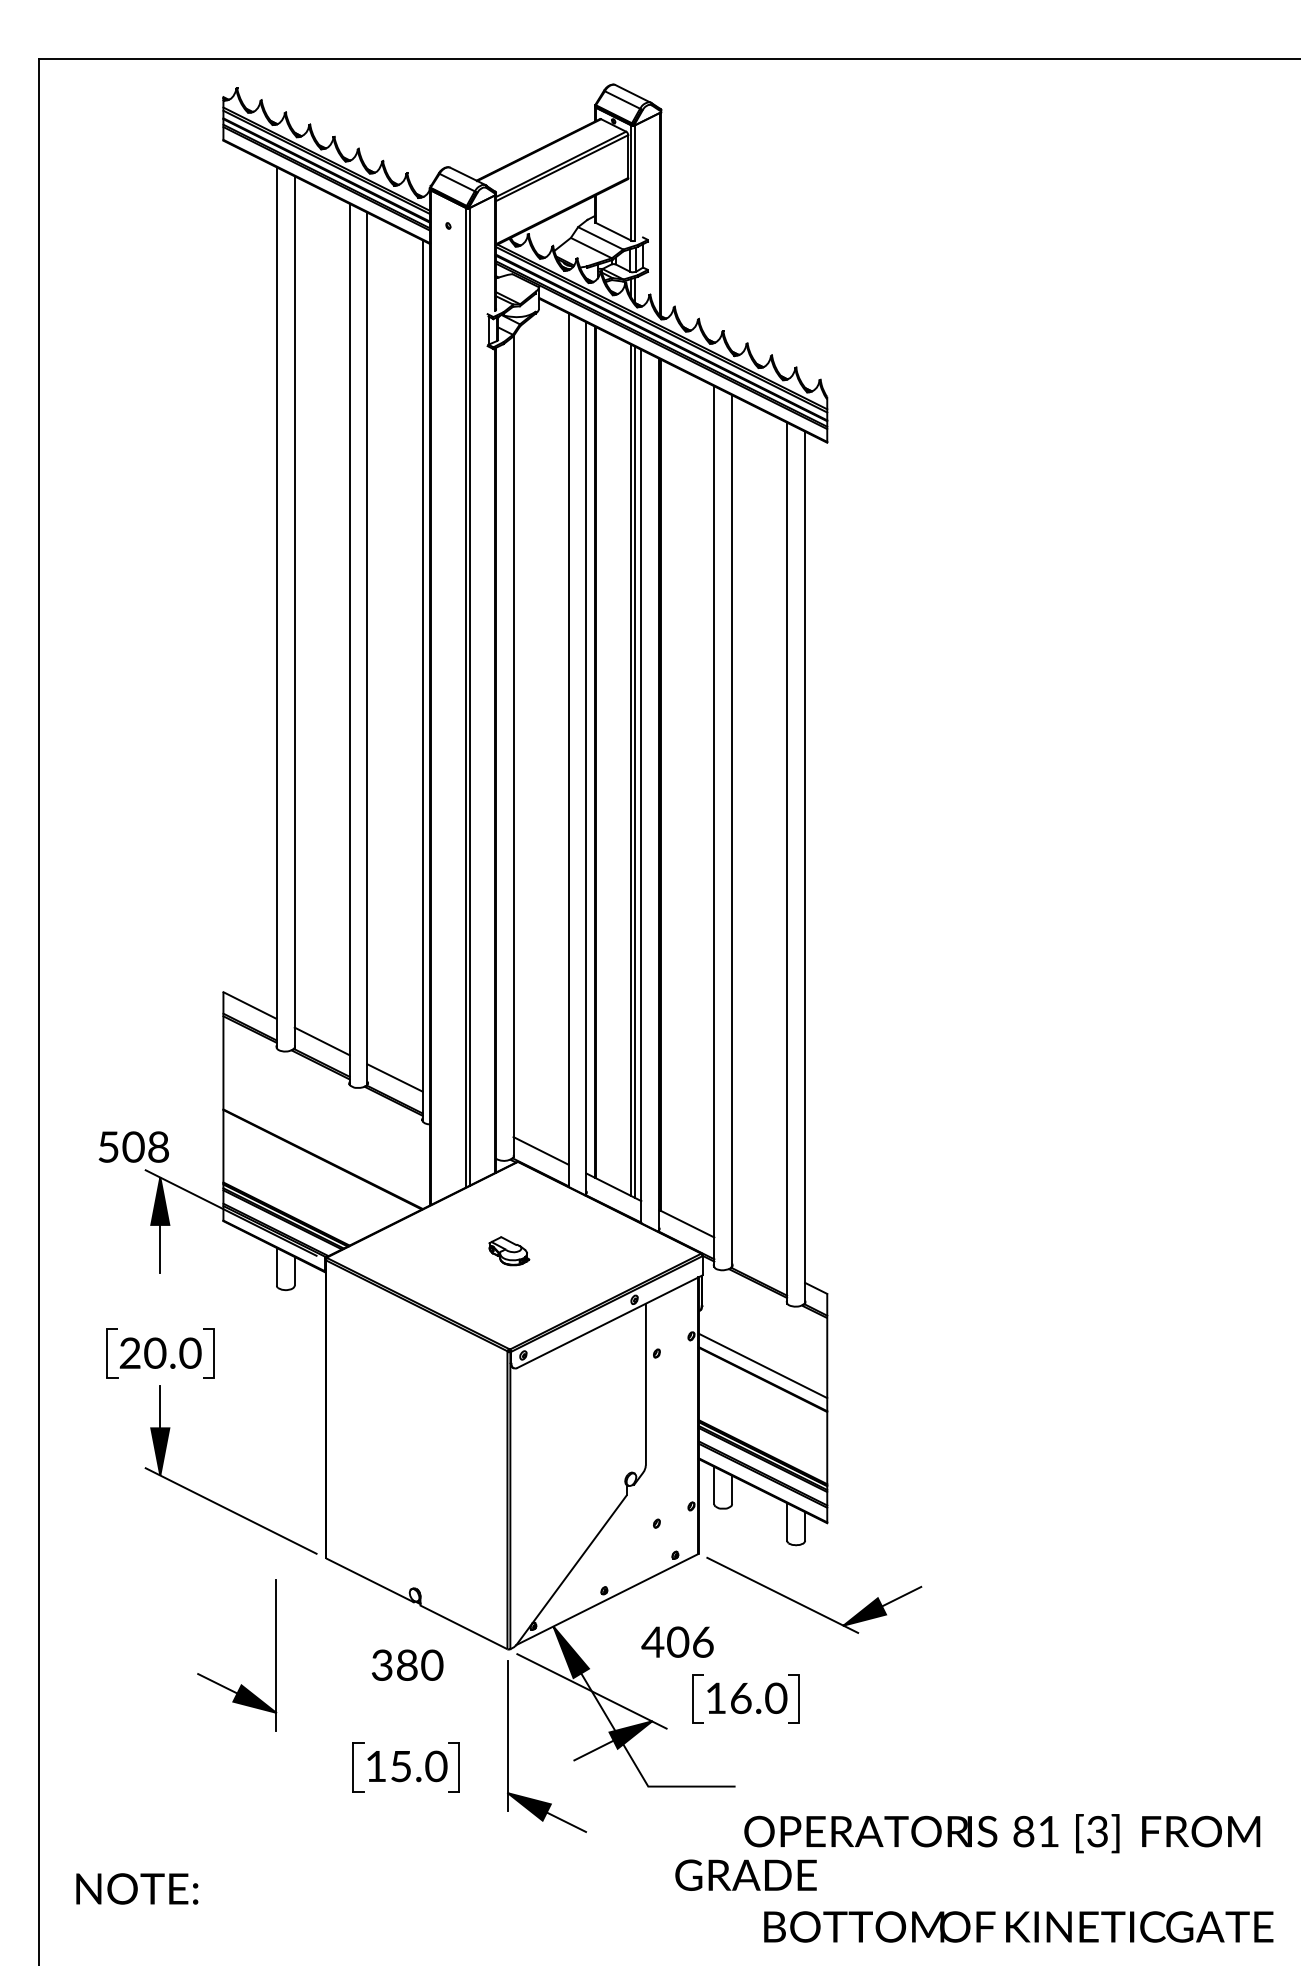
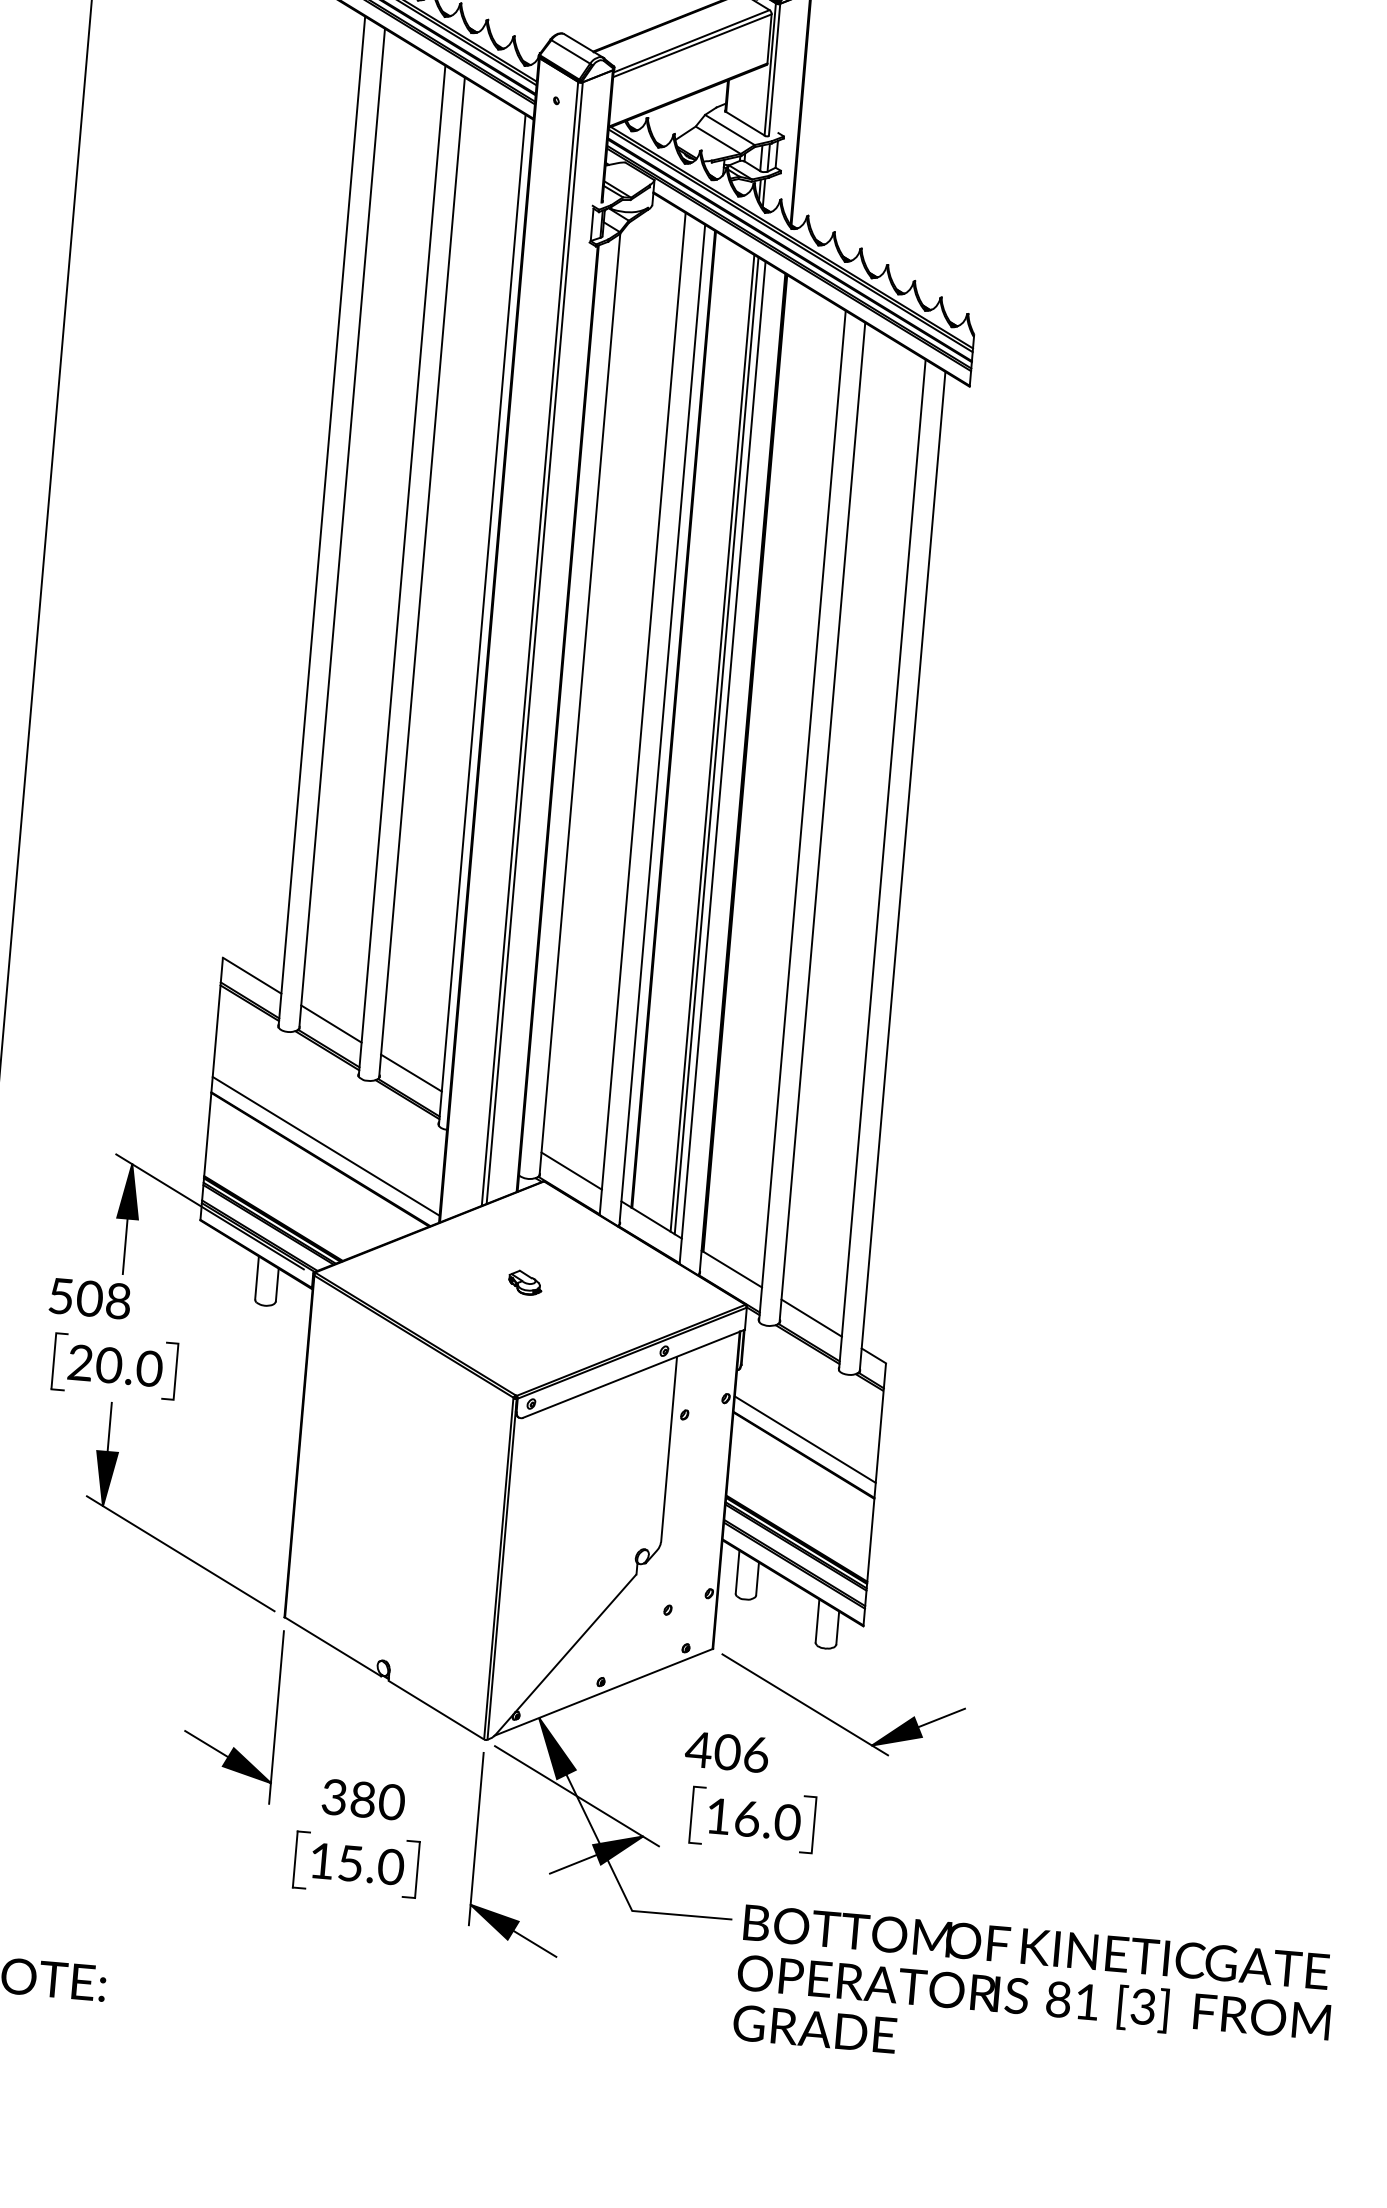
text: (133, 1146) -> (89, 1298), moved
line: (326, 1147) -> (325, 1146), added
part: (509, 1250) -> (525, 1282), size x0.71
line: (759, 1260) -> (811, 1318), added
text: (677, 1641) -> (727, 1751), moved
text: (407, 1664) -> (363, 1798), moved
part: (241, 1684) -> (233, 1747), moved
text: (745, 1874) -> (814, 2028), moved
text: (1018, 1926) -> (1036, 1946), moved

